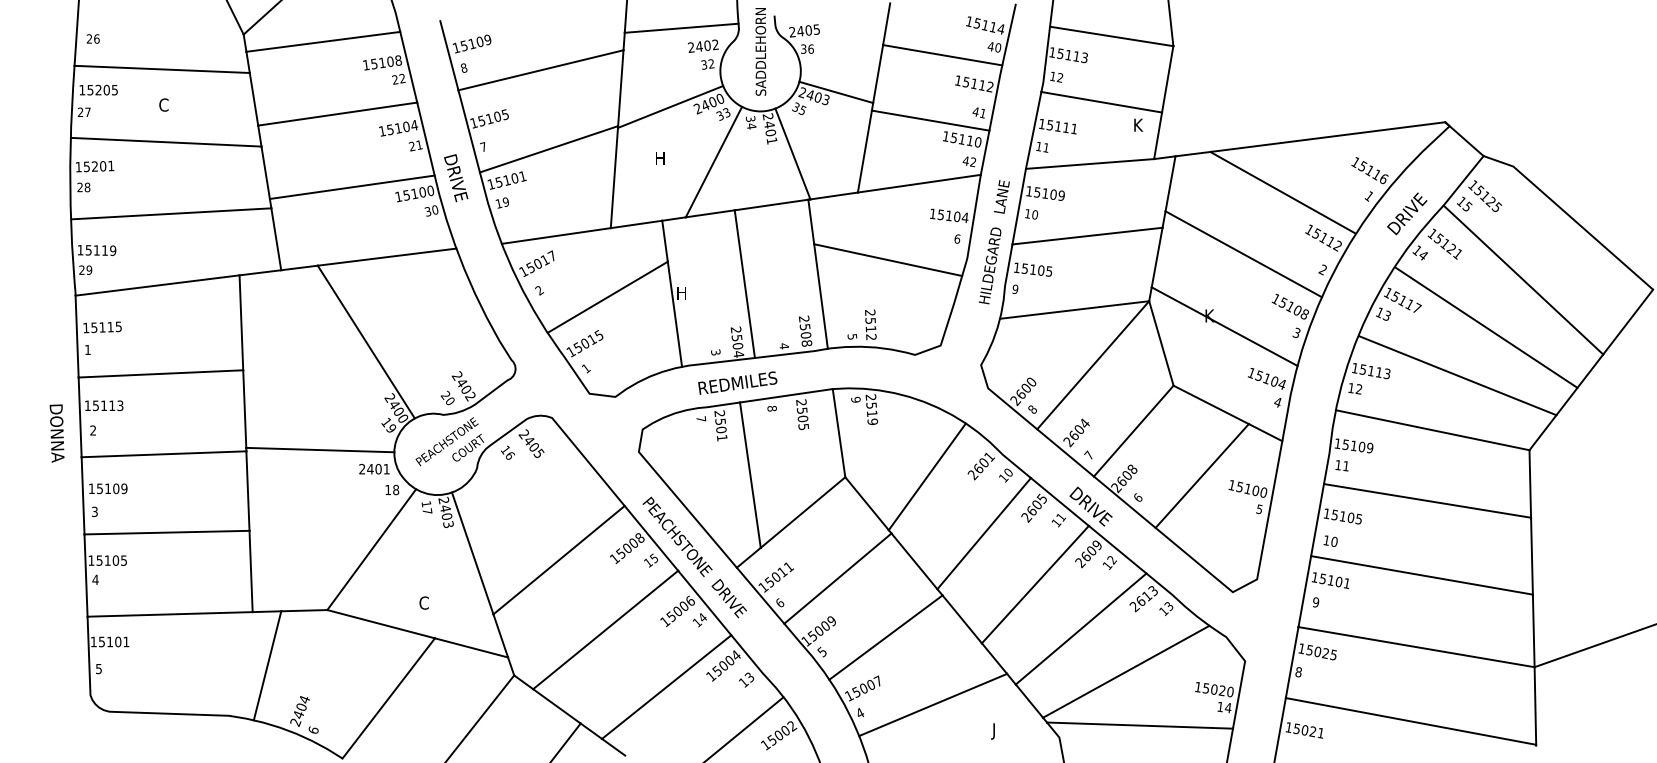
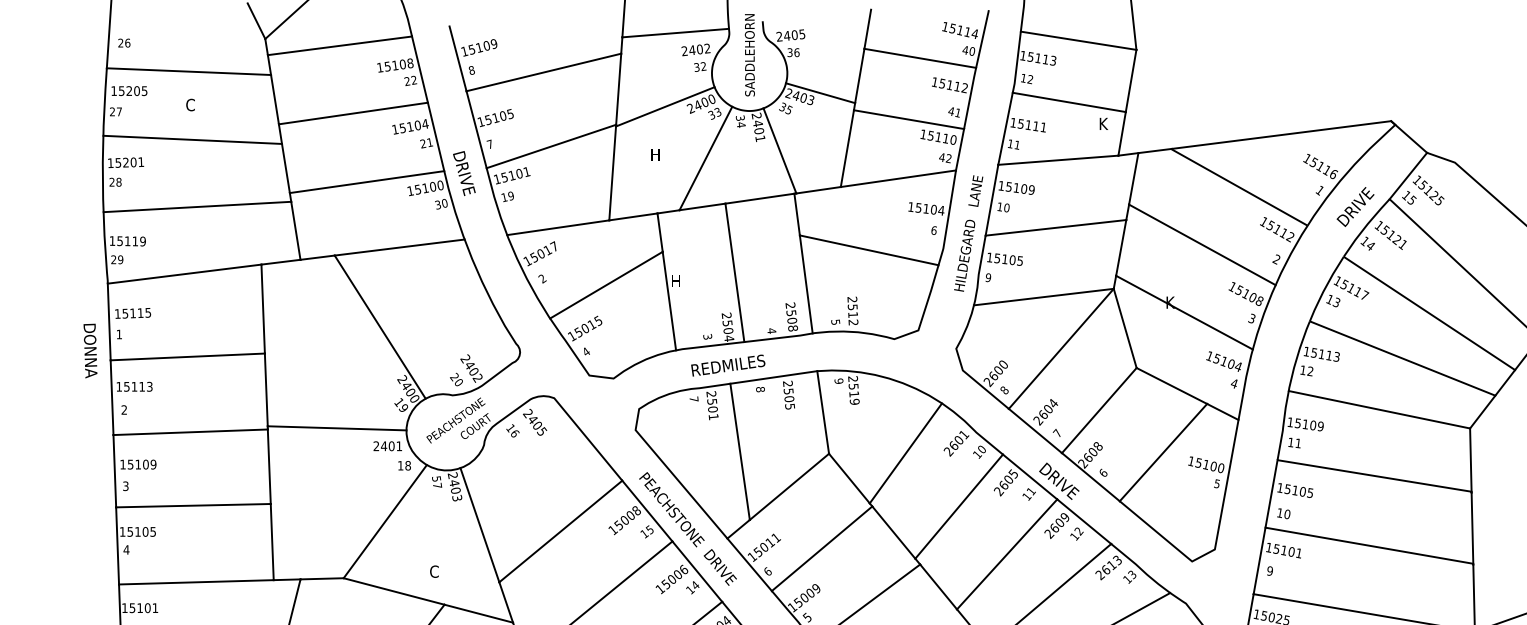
text: (586, 368) -> (586, 351), 1 -> 4
text: (56, 433) -> (89, 350), moved
text: (426, 504) -> (436, 479), 17 -> 57

